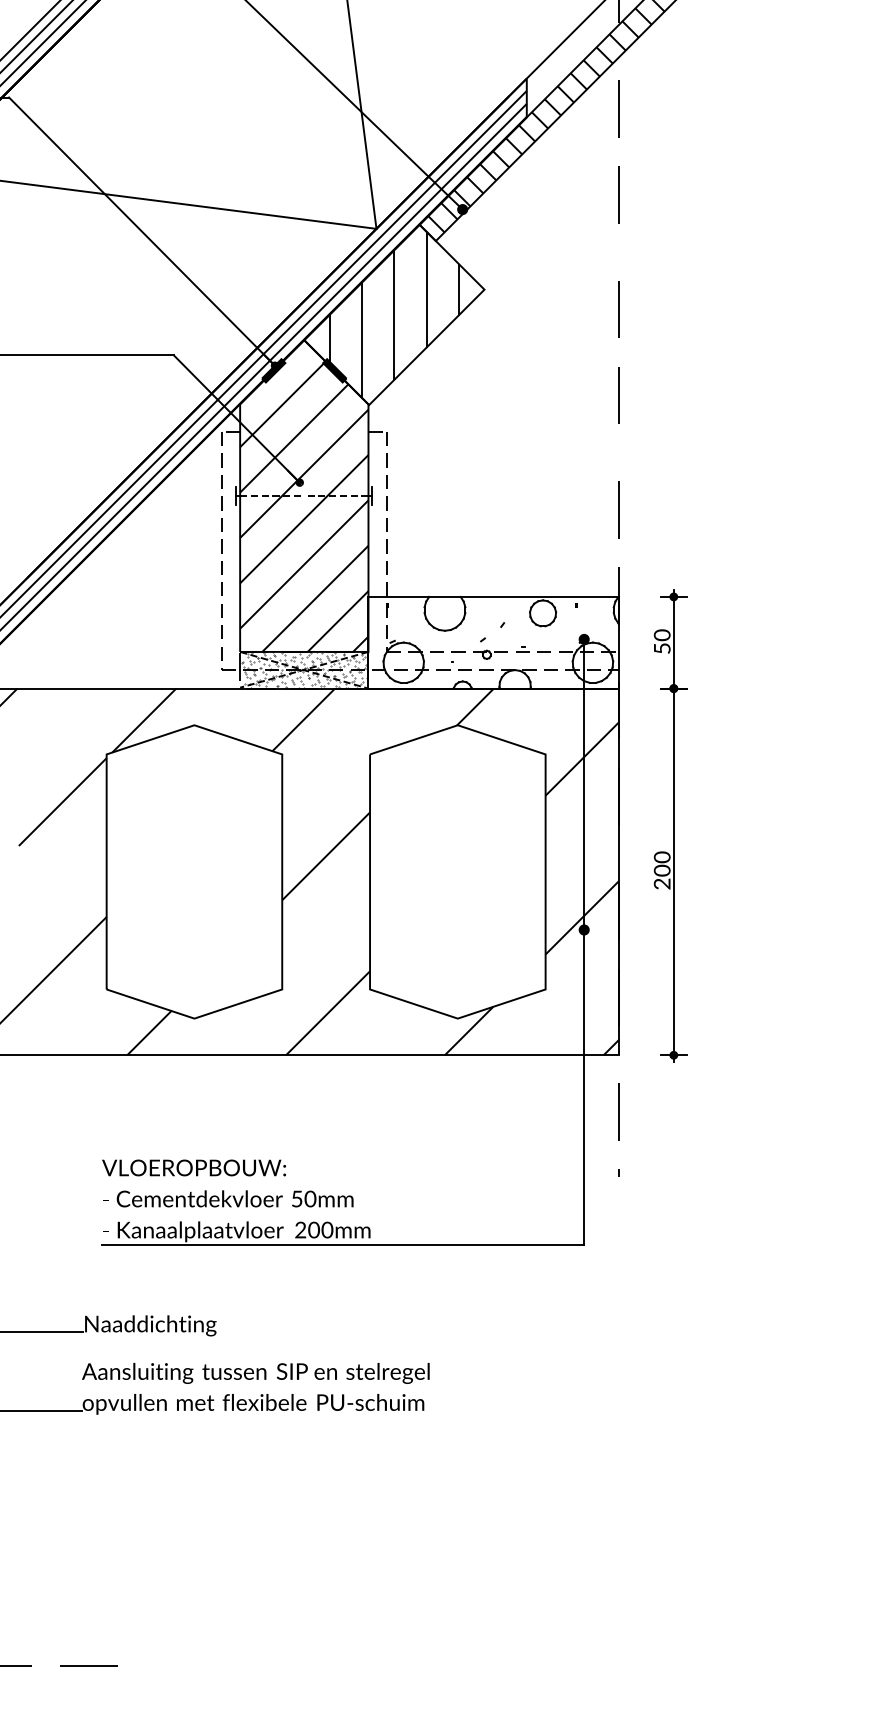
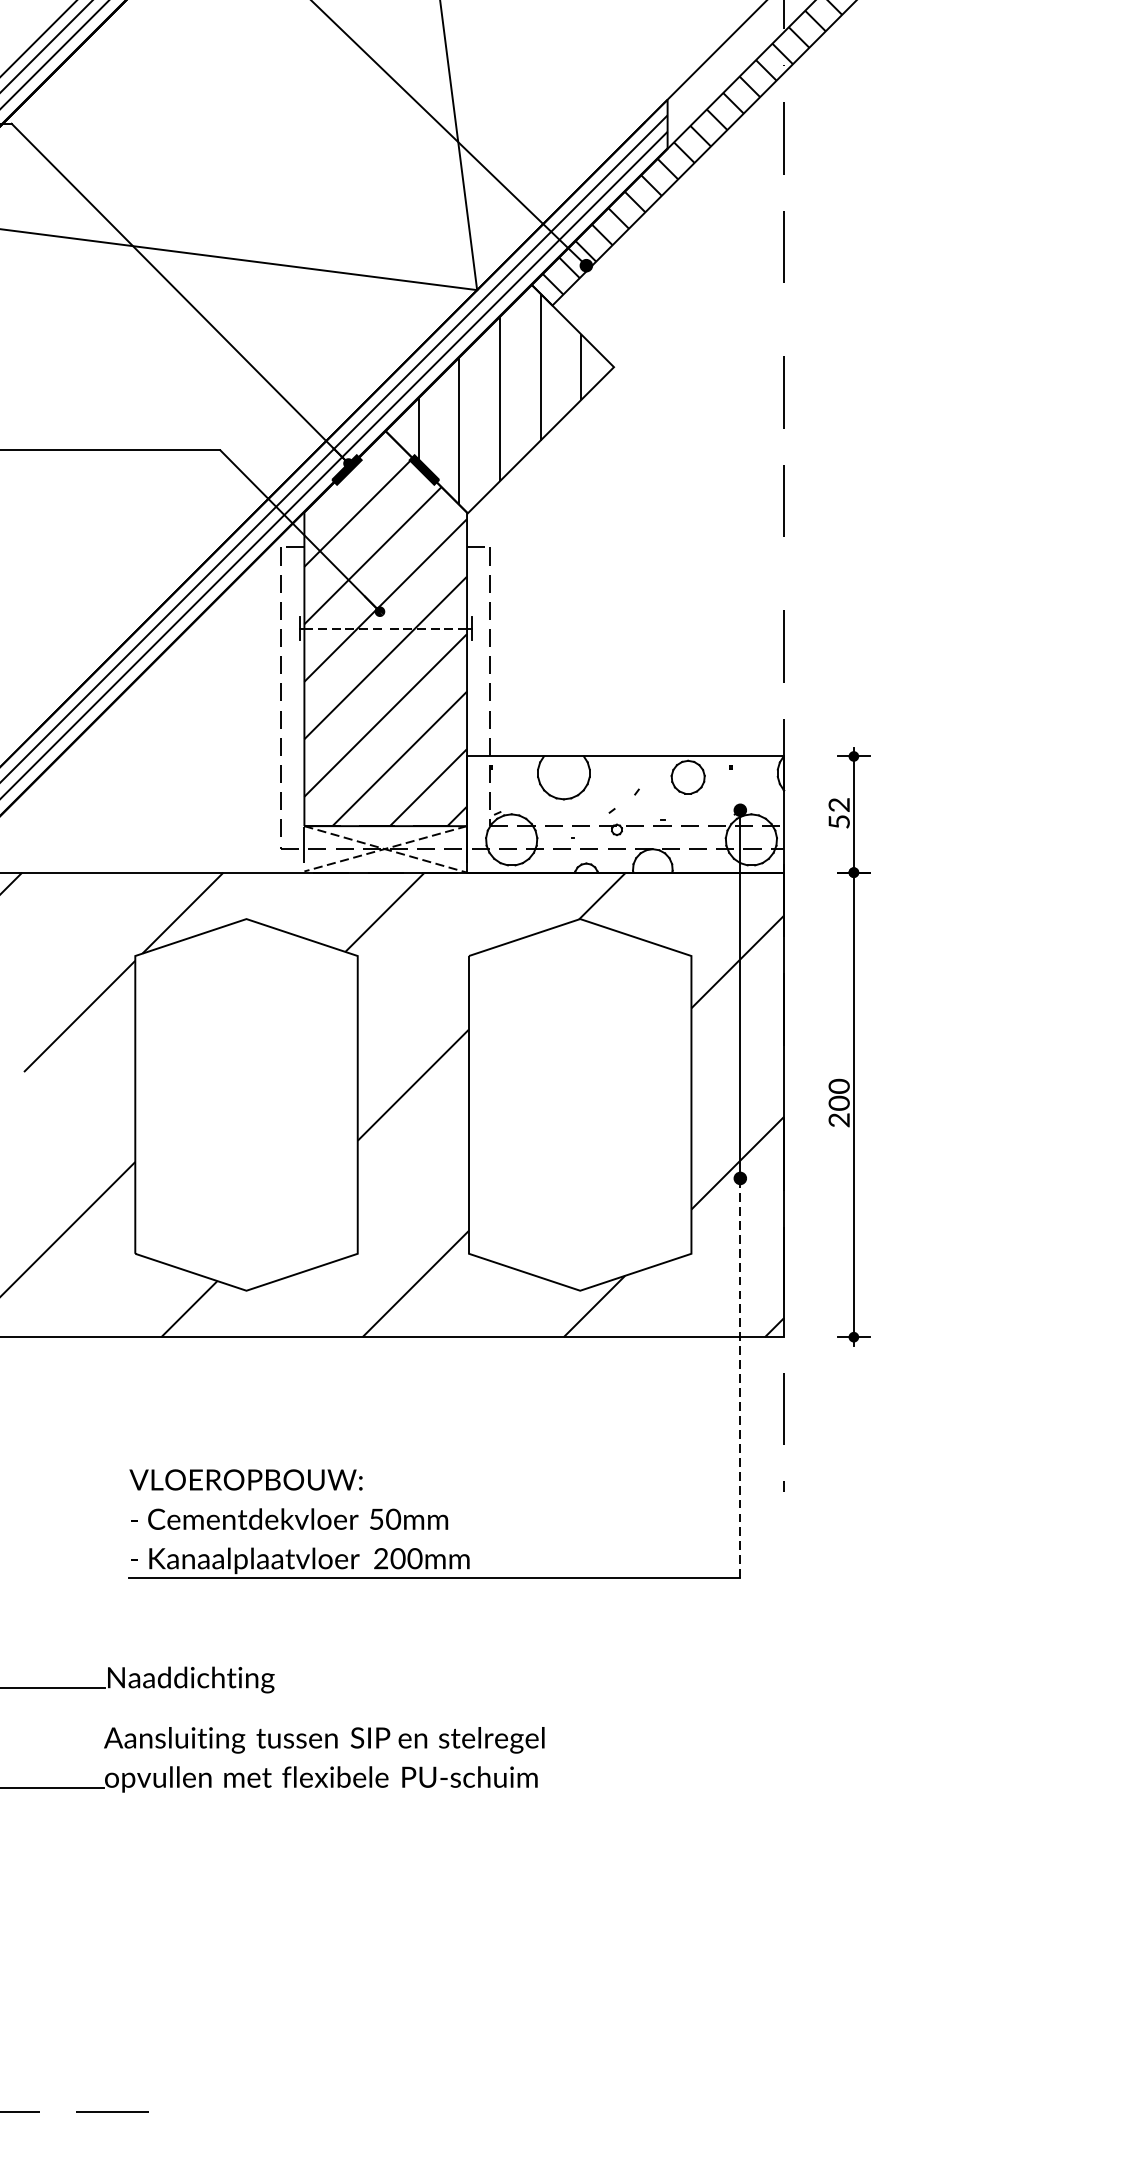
text: (662, 635) -> (839, 805), 50 -> 52
hatch: (303, 669) -> (384, 848), removed
line: (584, 1087) -> (740, 1378), solid -> dashed

